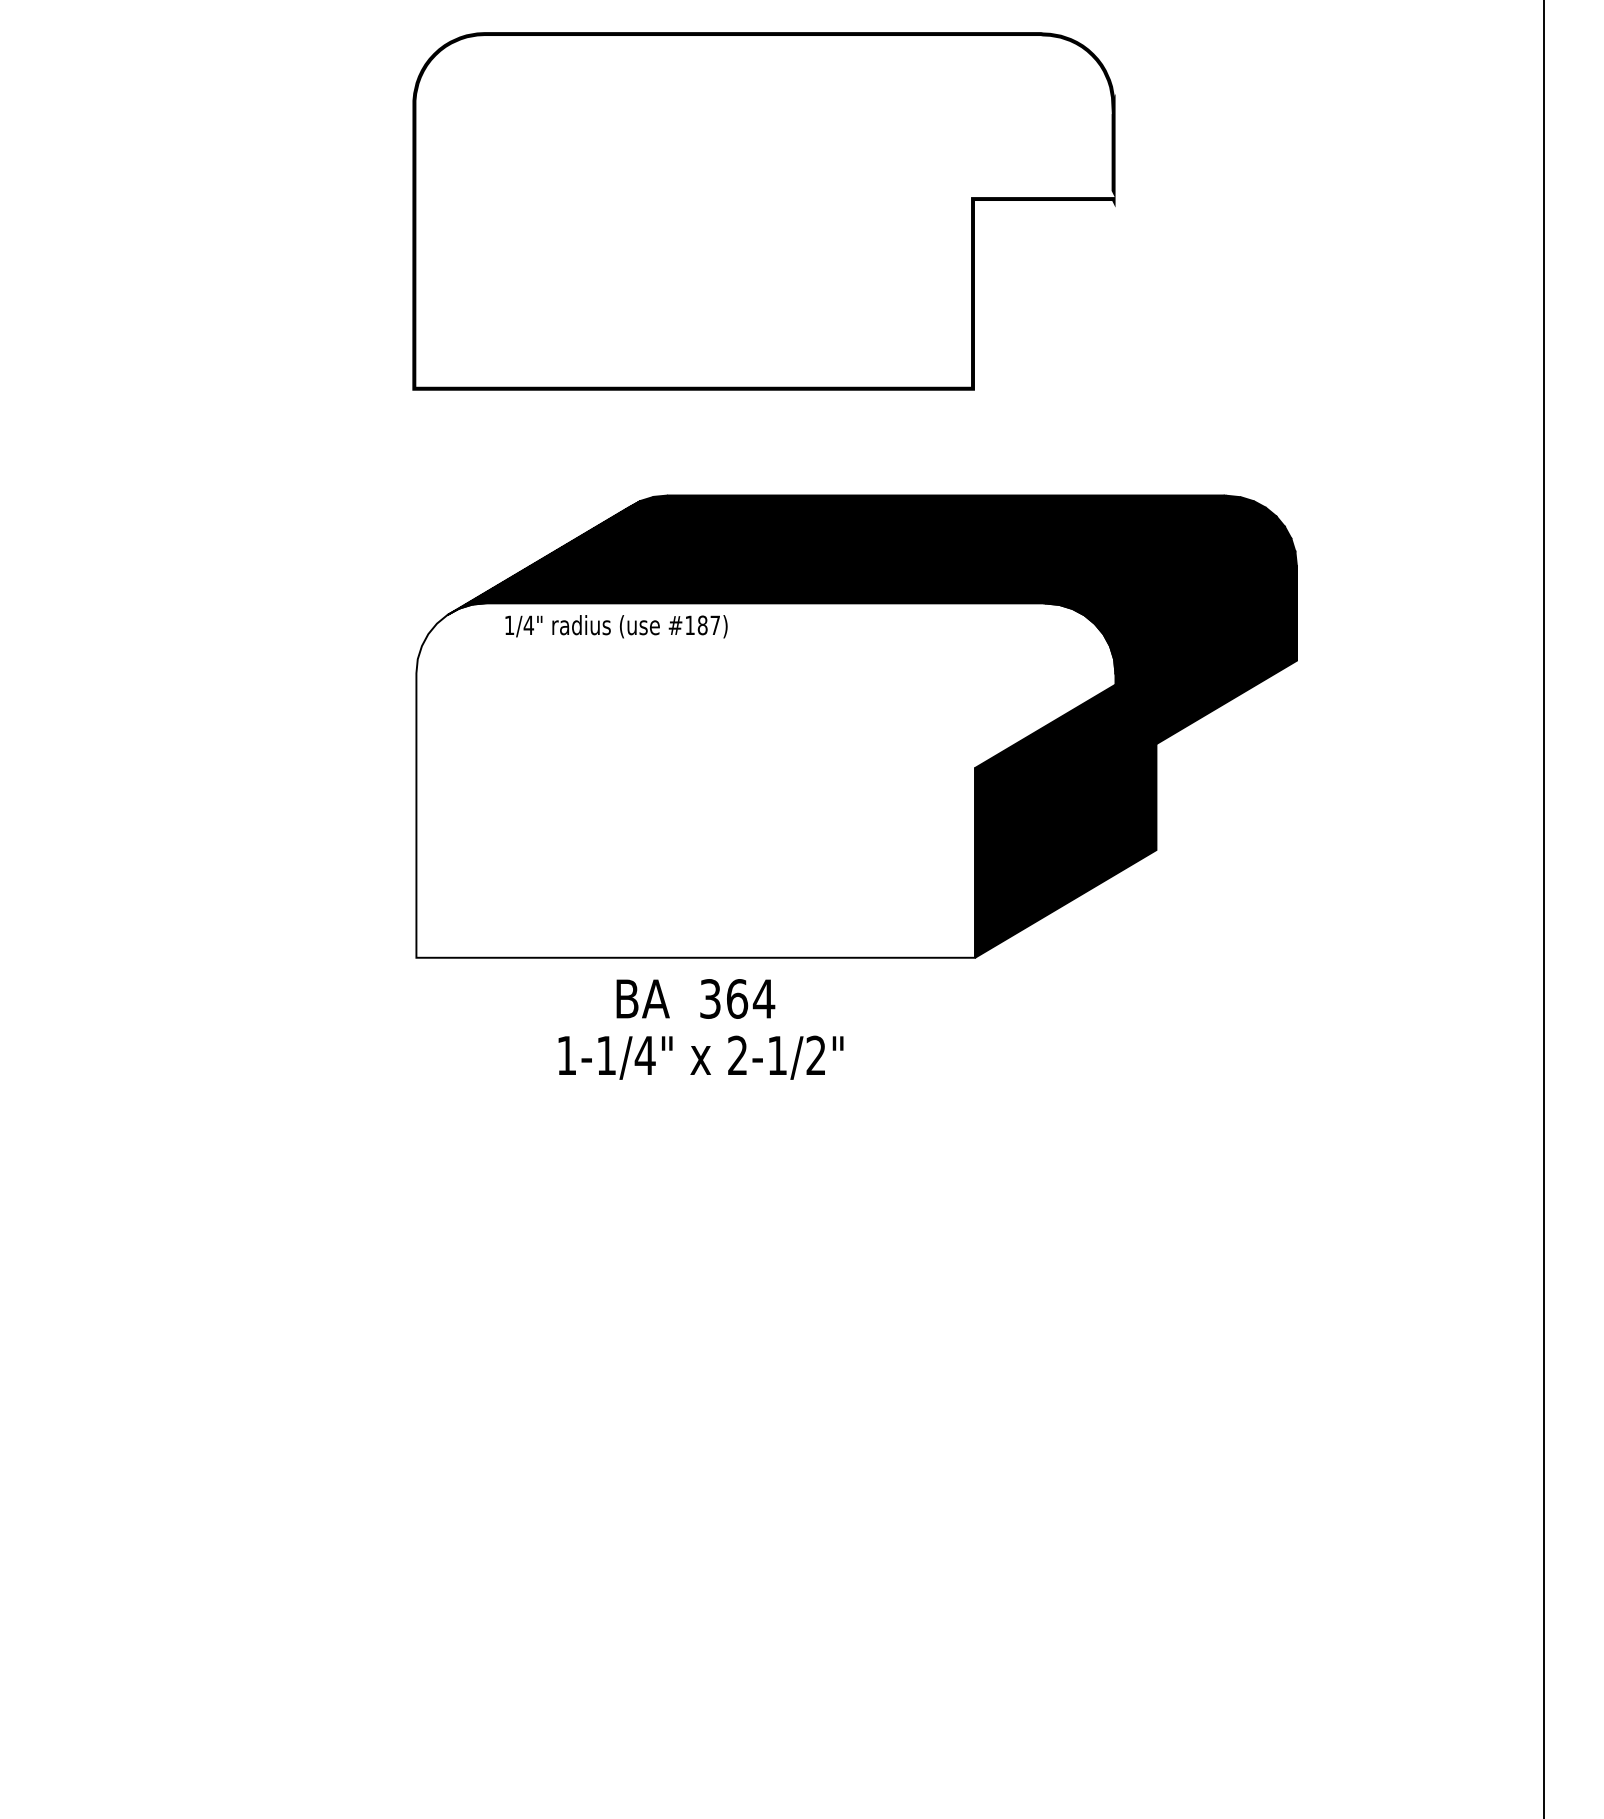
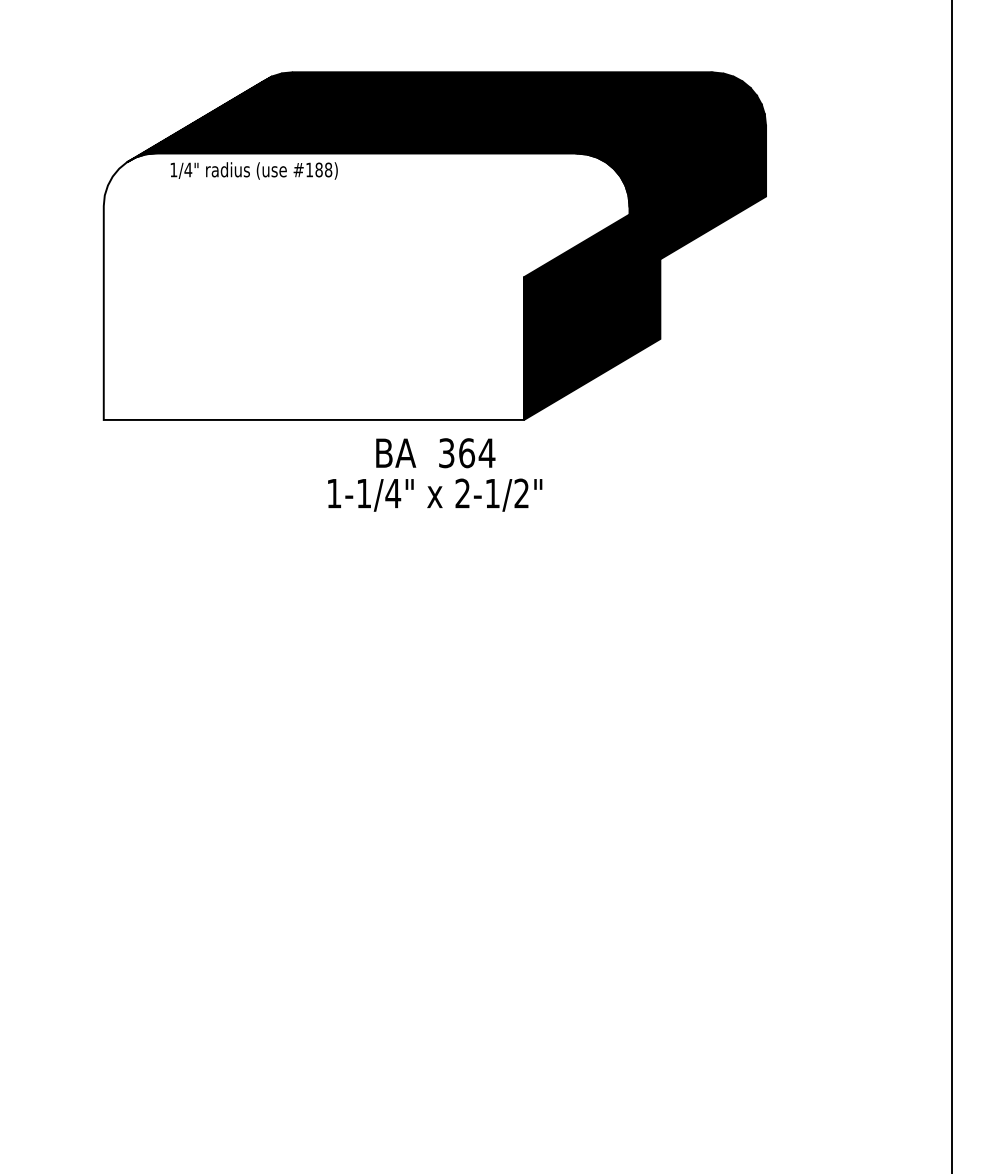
text: (715, 625) -> (328, 170), #187) -> #188)
text: (695, 998) -> (435, 452), moved
text: (700, 1057) -> (434, 494), moved

